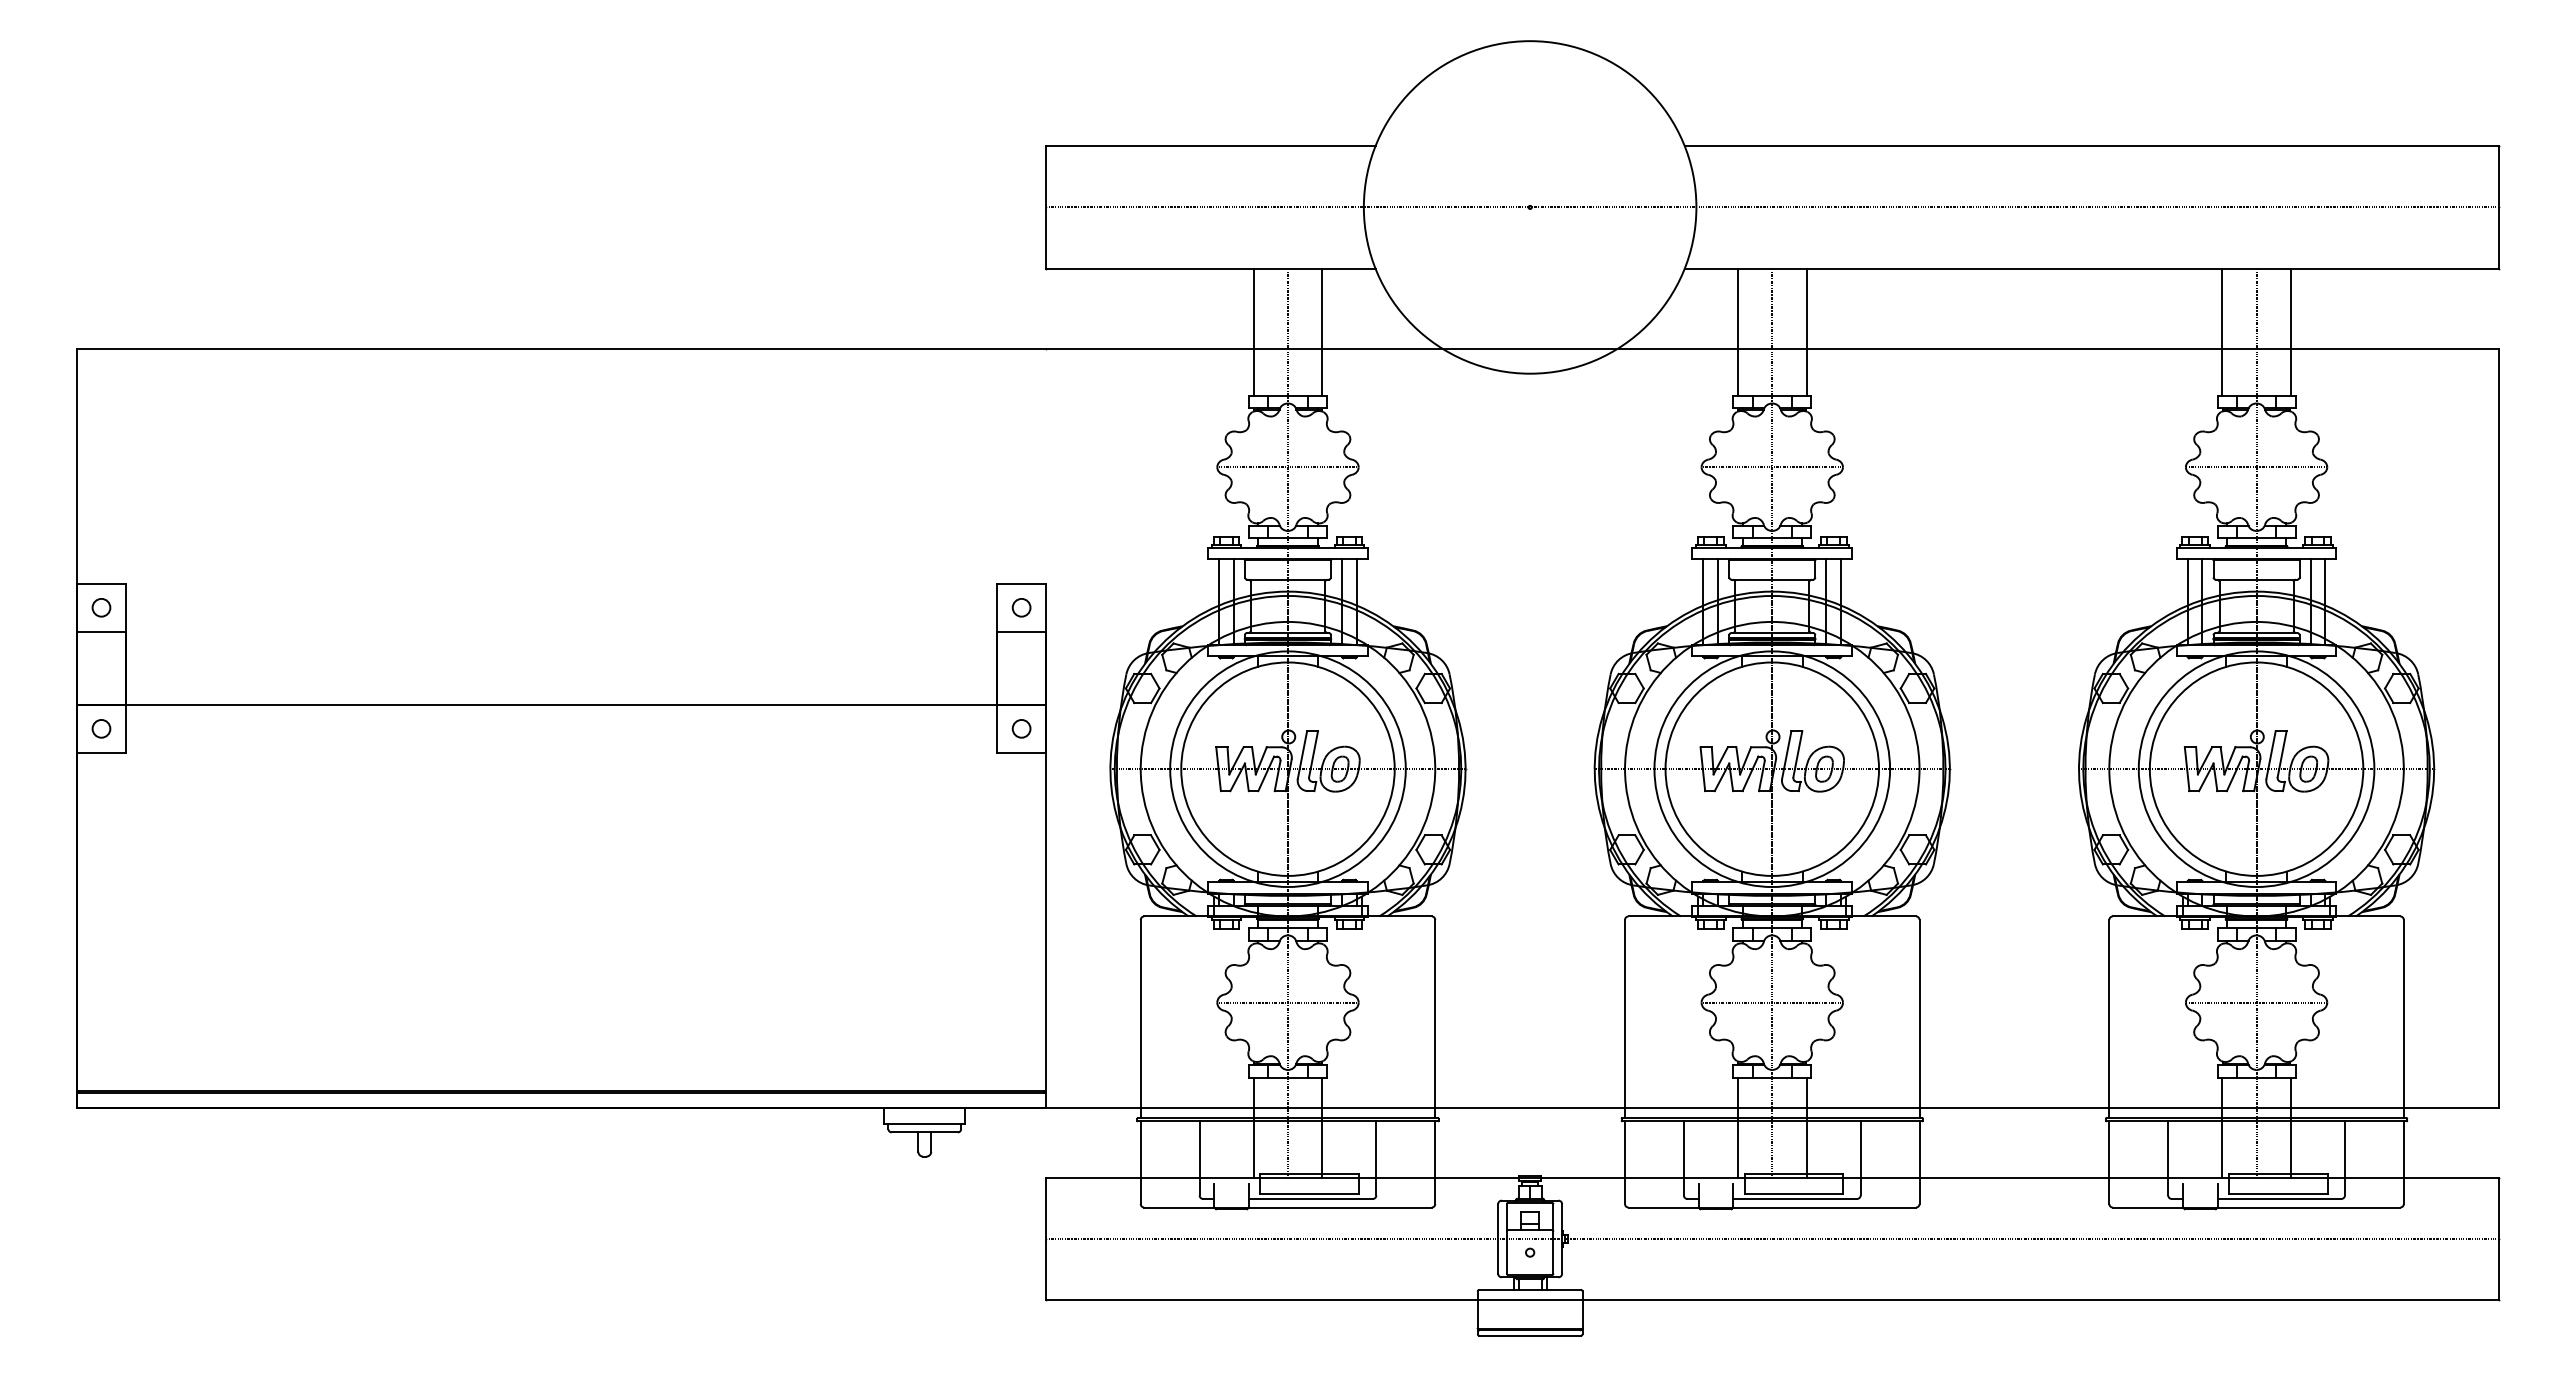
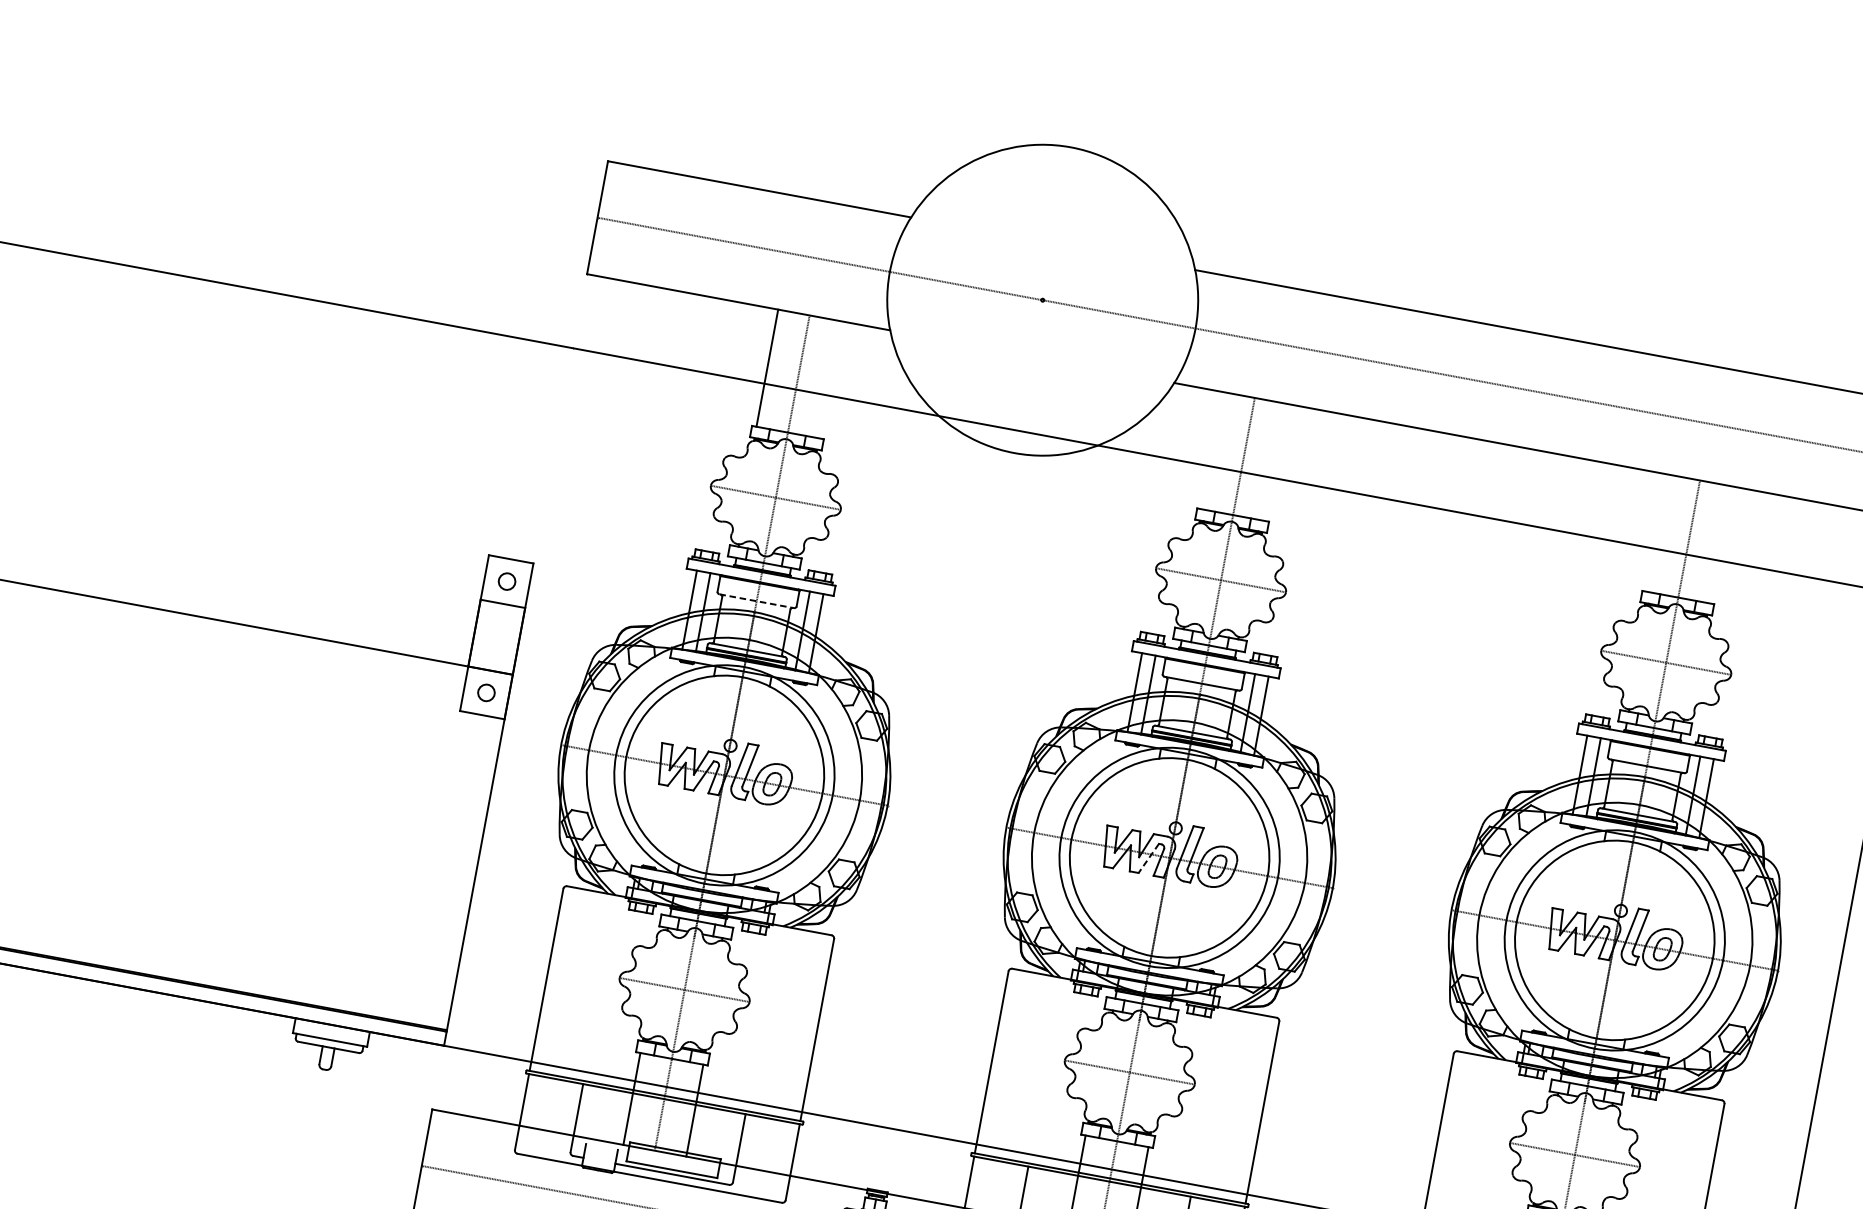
line: (1322, 332) -> (830, 379), removed
line: (1738, 332) -> (1212, 450), removed
line: (1806, 332) -> (1275, 462), removed
line: (2222, 332) -> (1657, 533), removed
line: (2290, 332) -> (1720, 544), removed
line: (1288, 579) -> (757, 601), solid -> dashed
line: (1750, 774) -> (1148, 859), solid -> dashed

